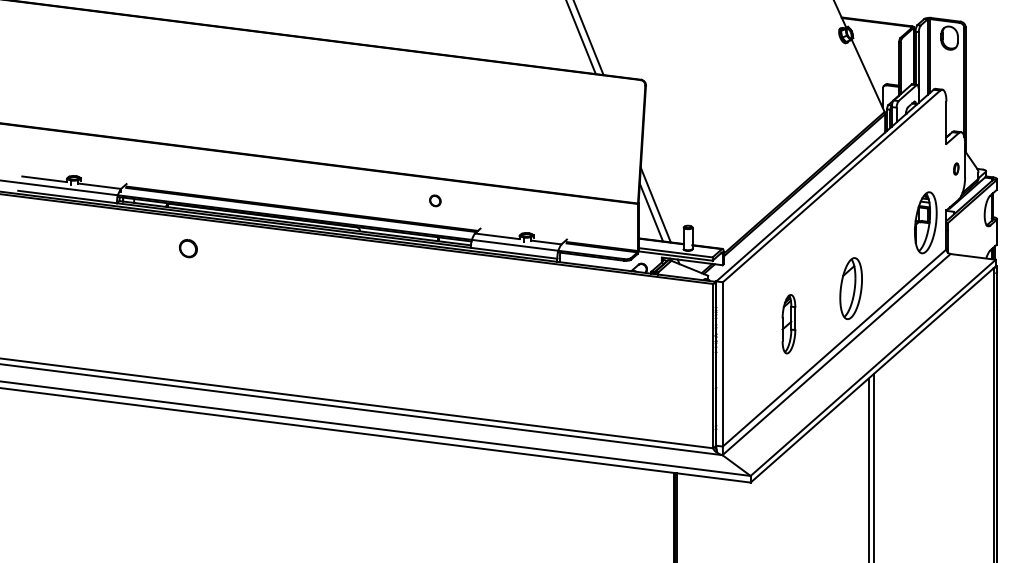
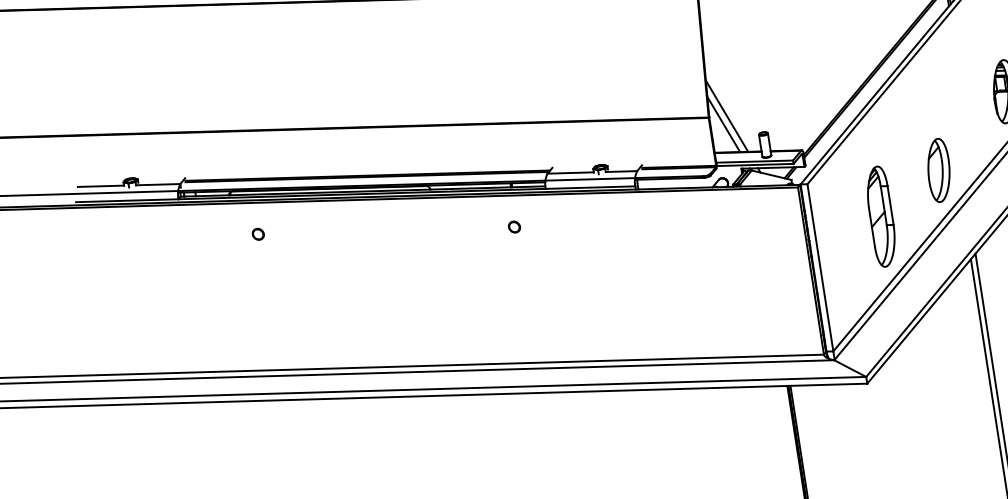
part: (435, 200) -> (514, 226), moved
part: (188, 248) -> (258, 234), size x0.62
part: (788, 323) -> (880, 215), size x1.67

